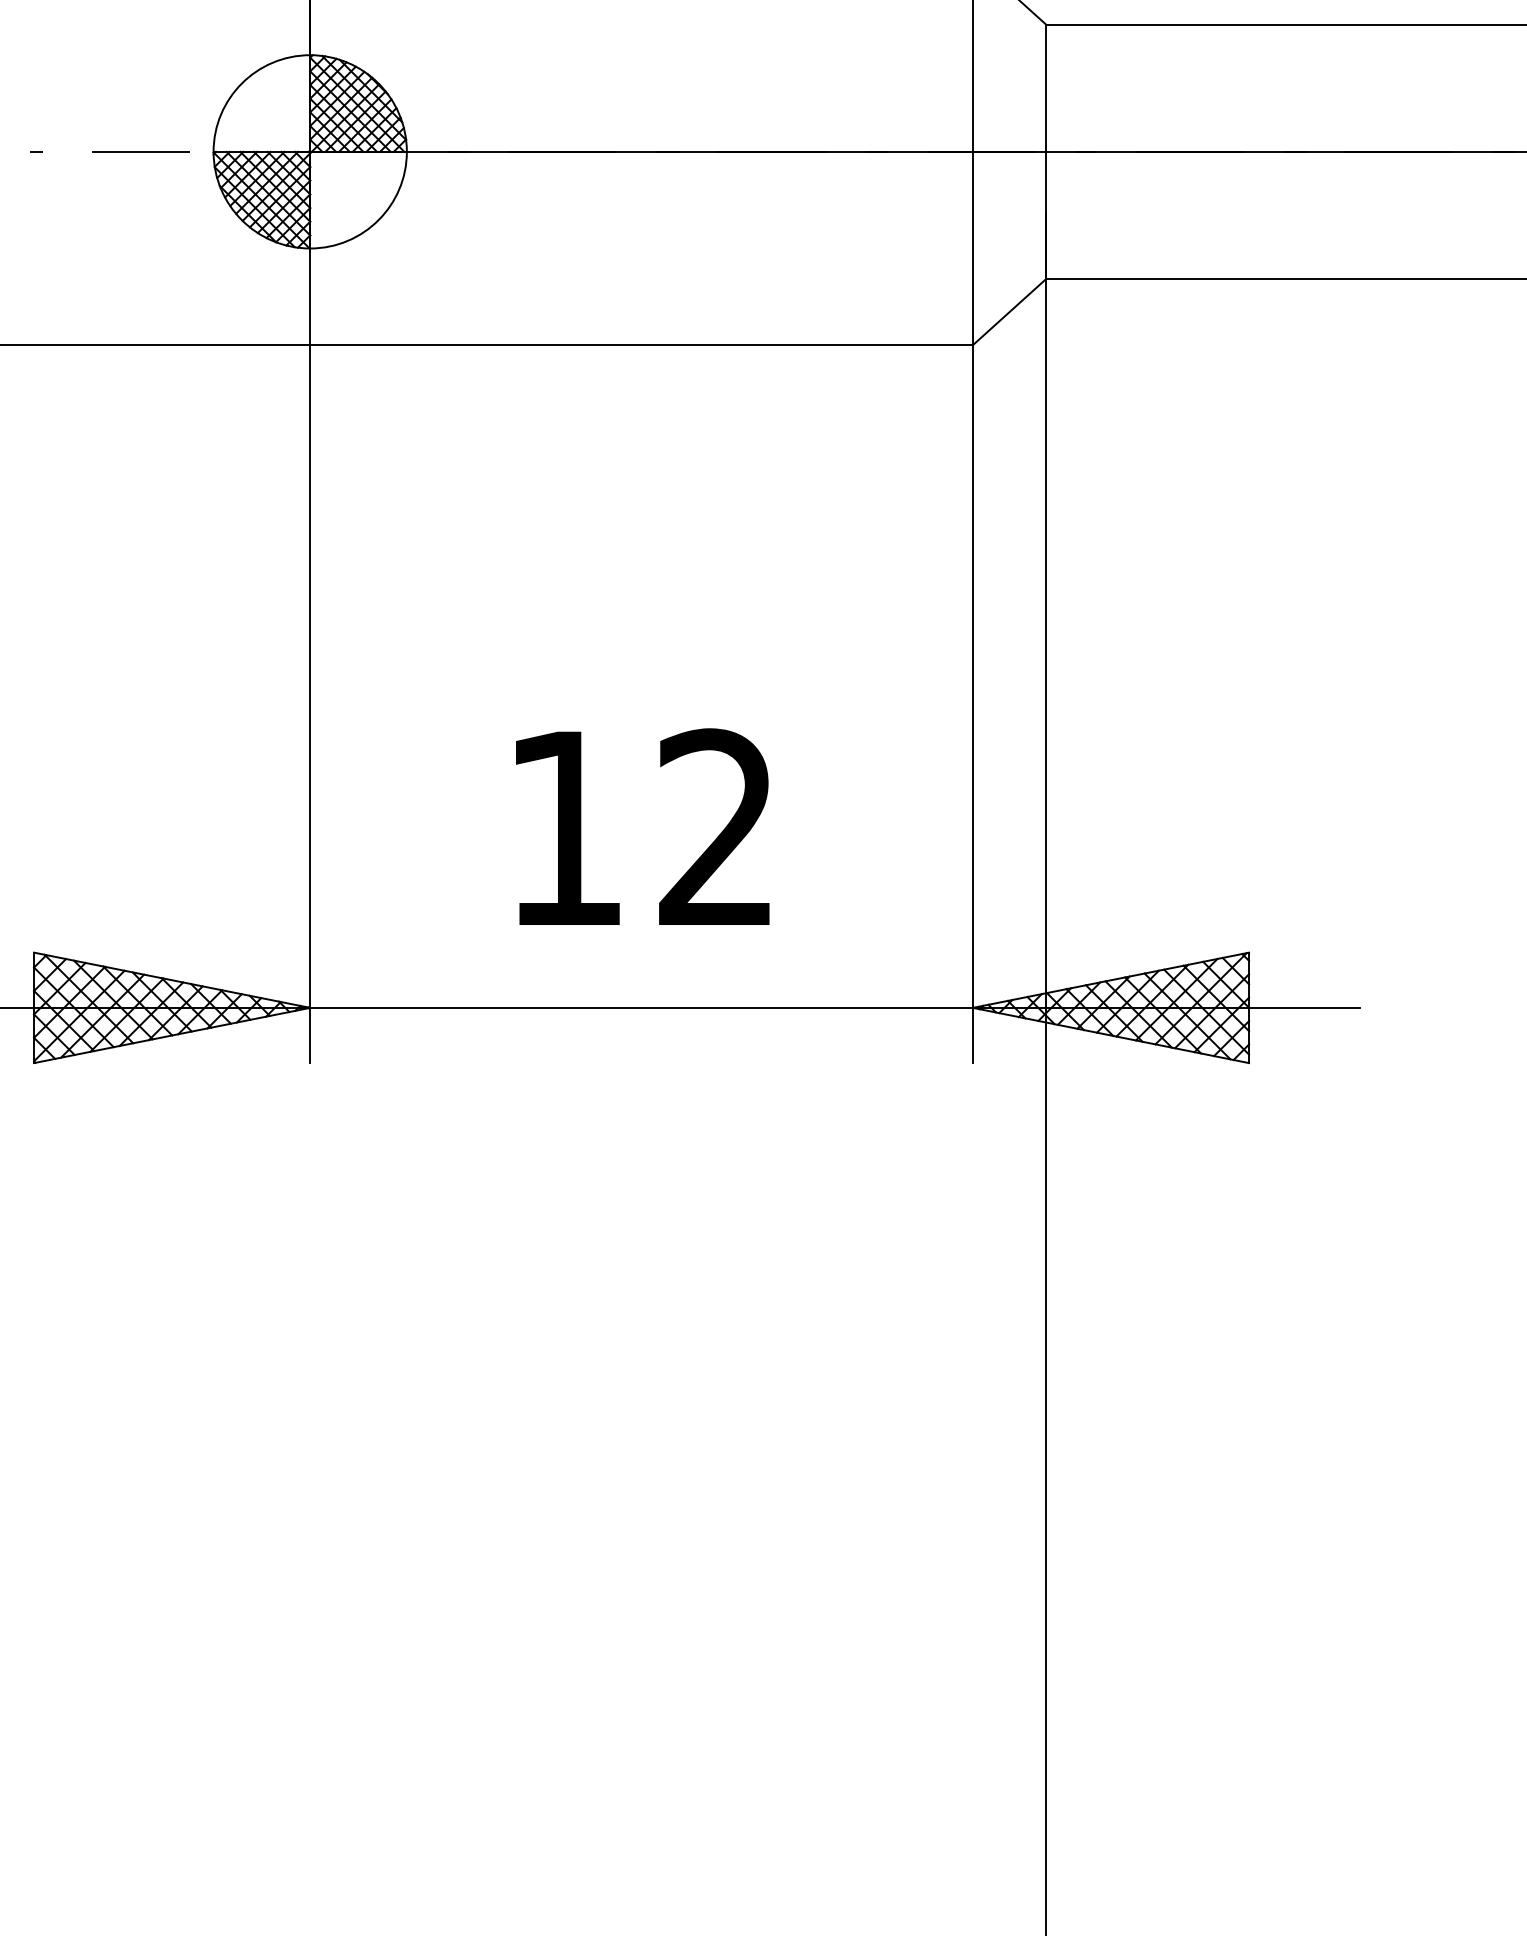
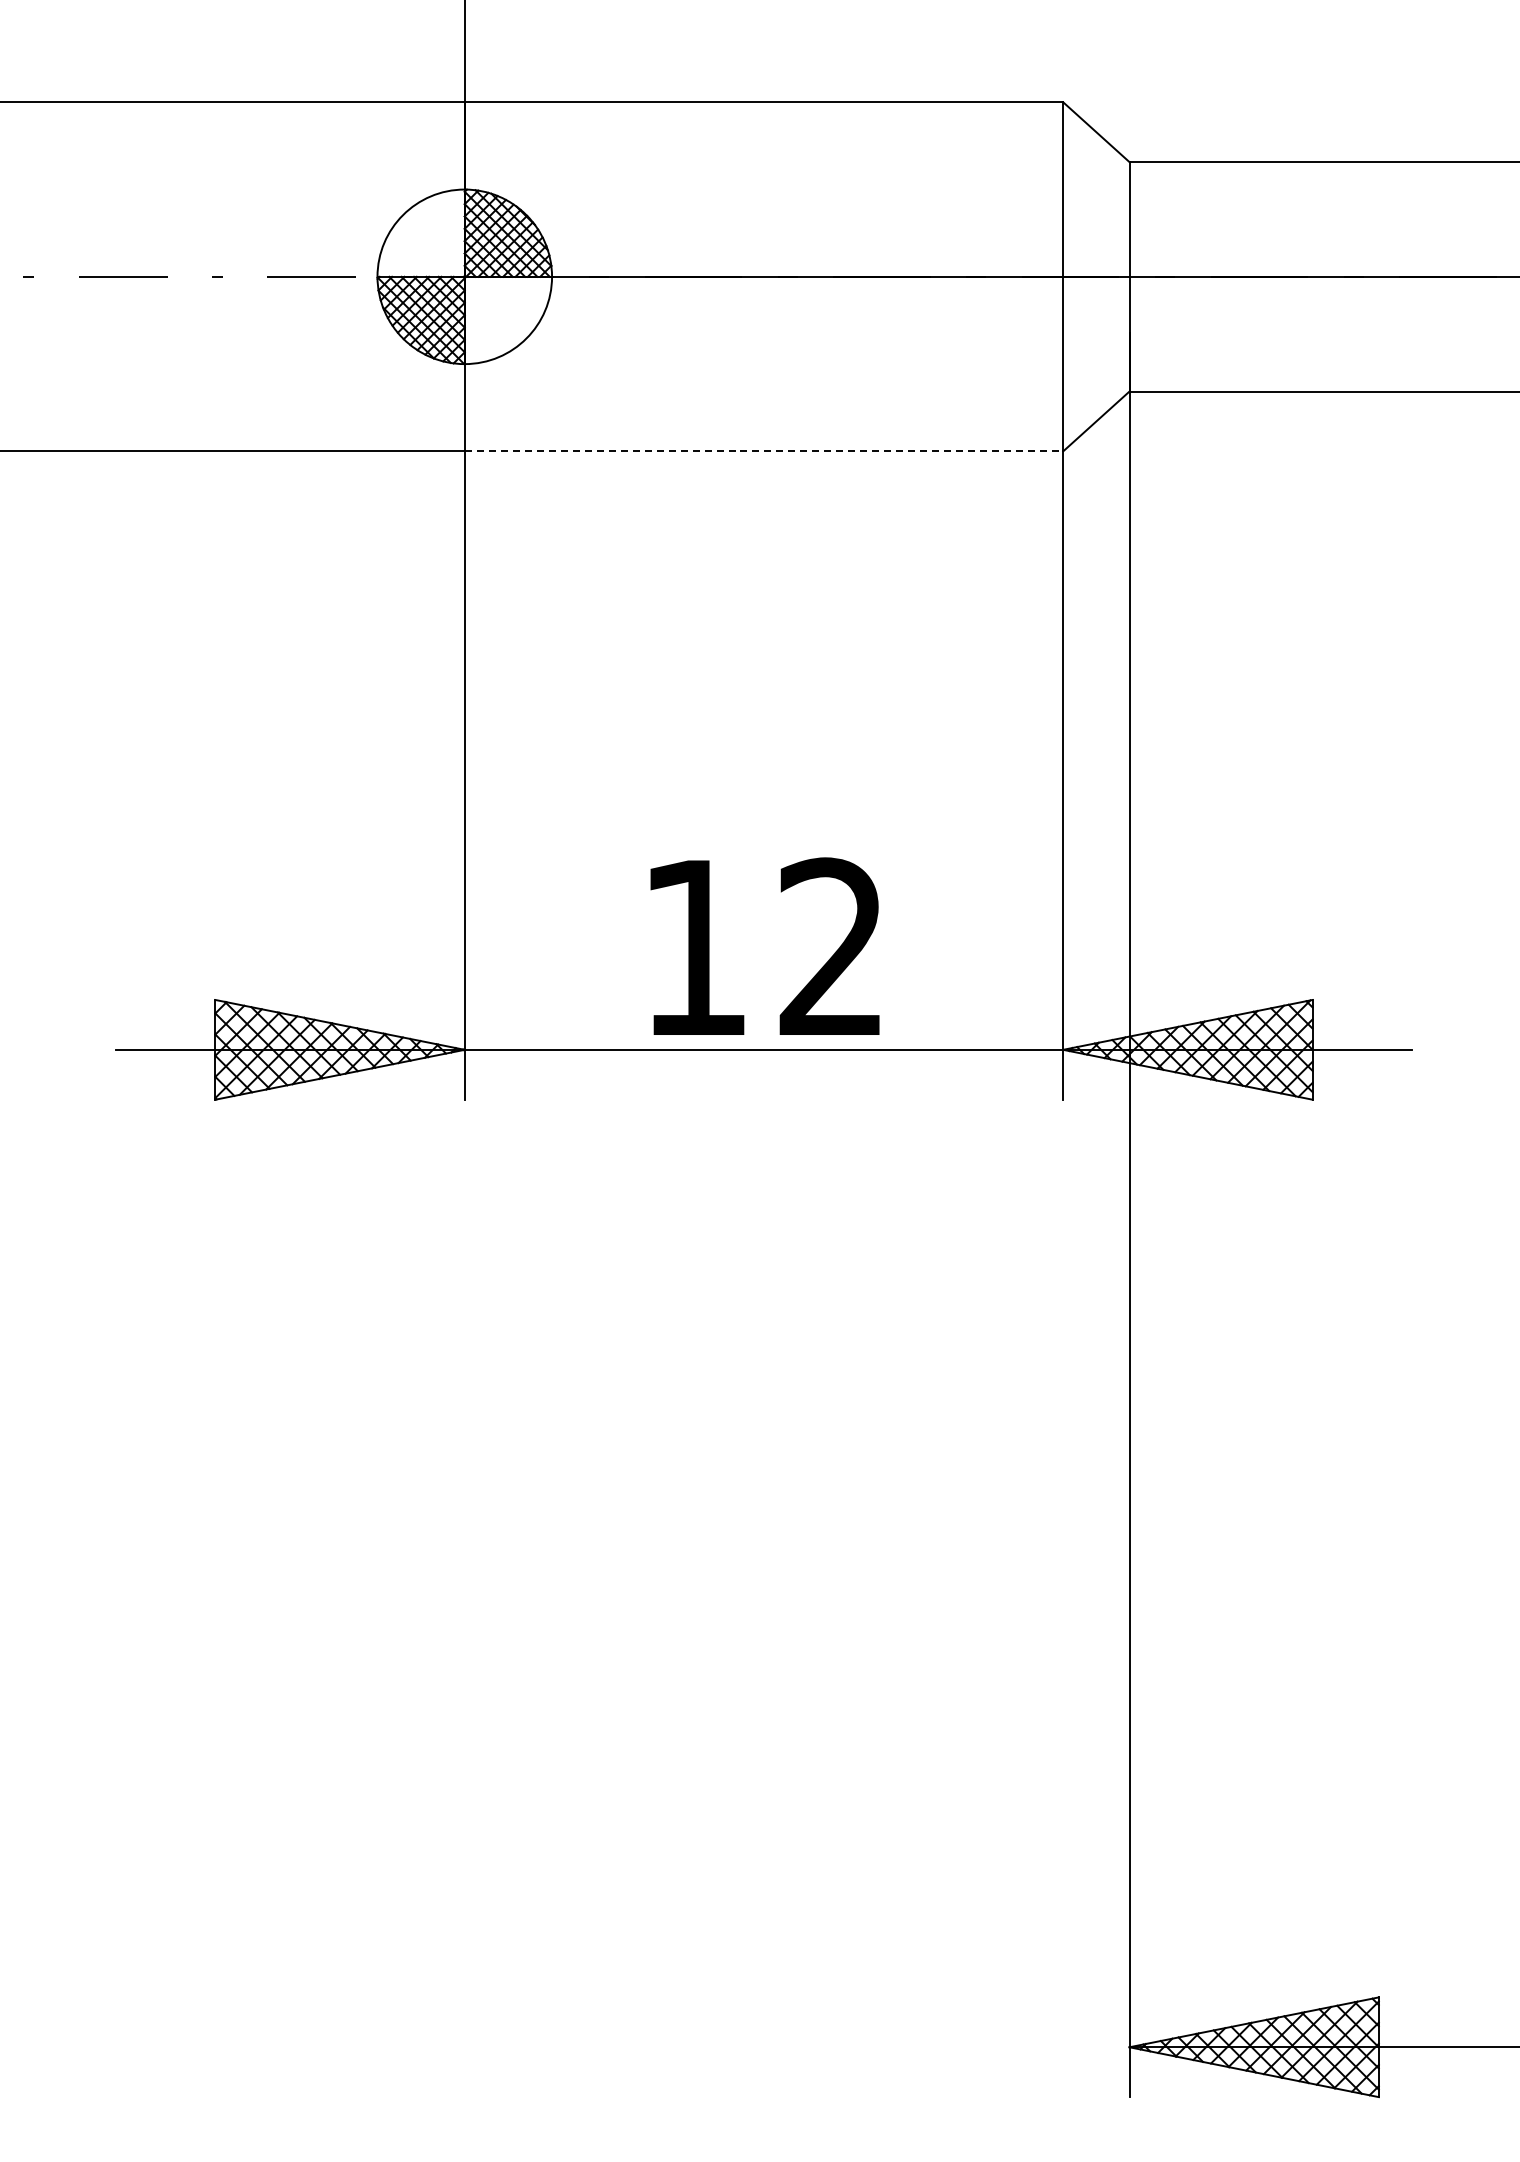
line: (642, 345) -> (764, 451), solid -> dashed
text: (642, 825) -> (764, 945), moved

